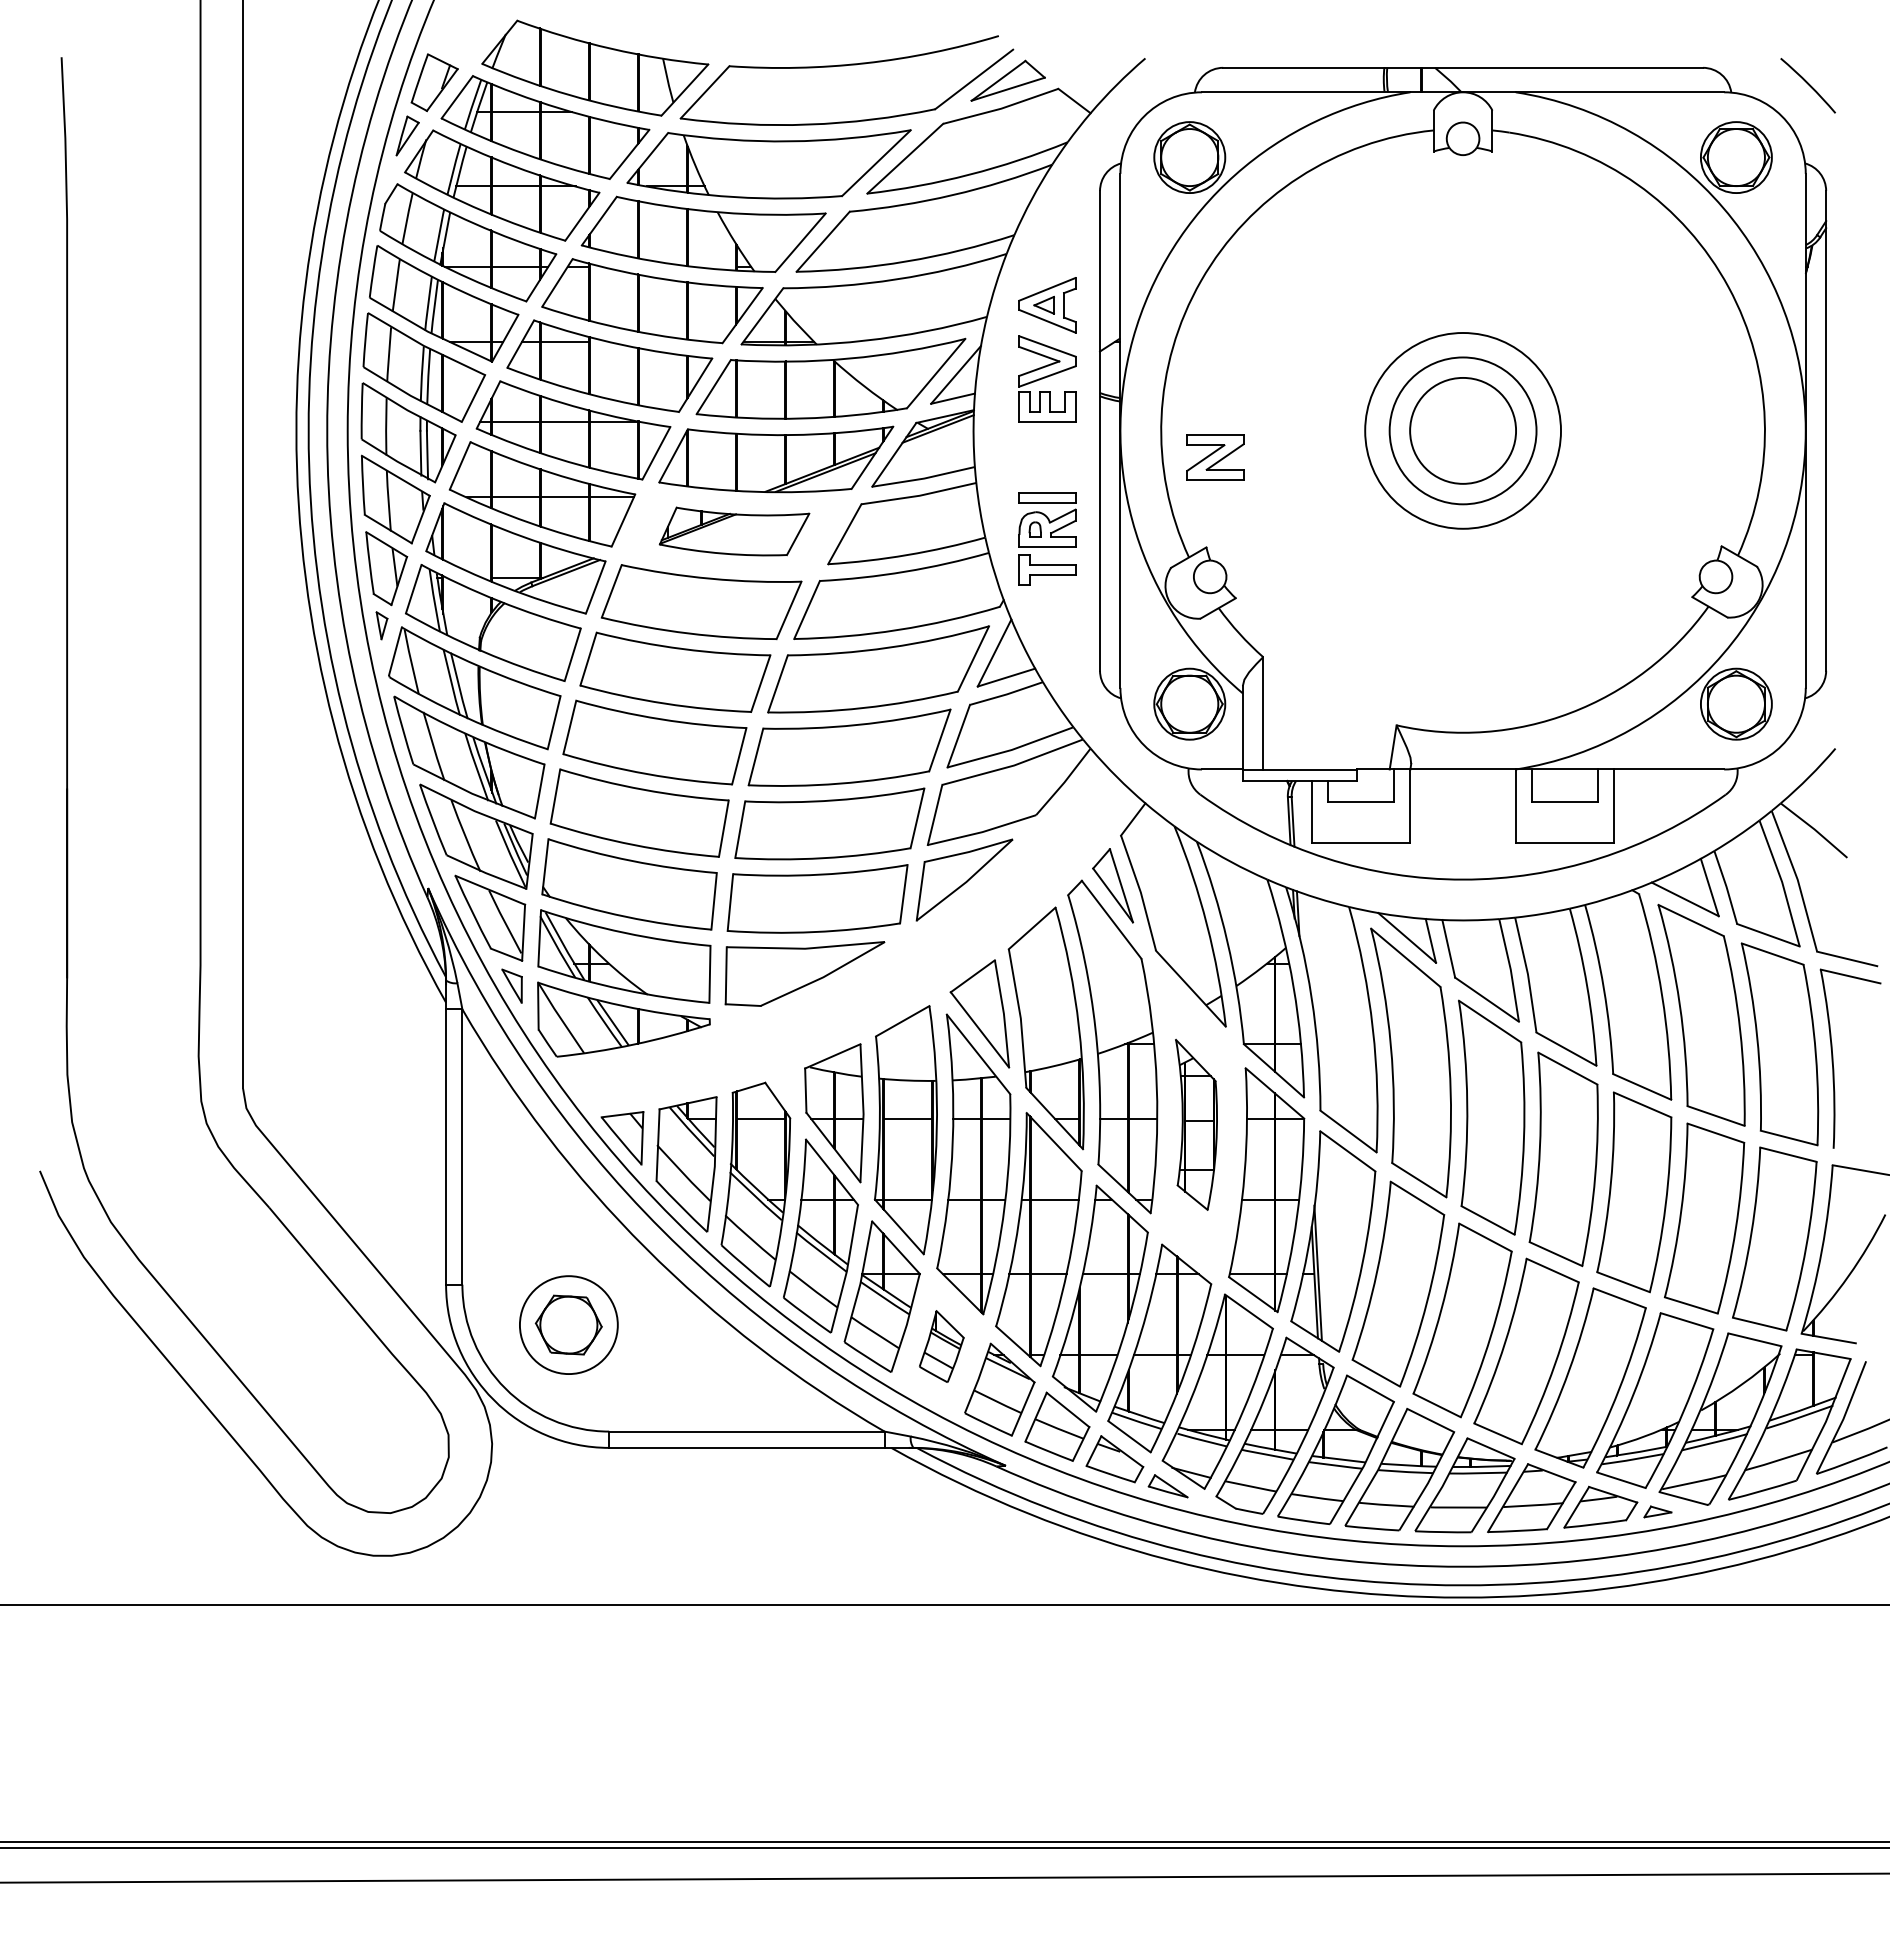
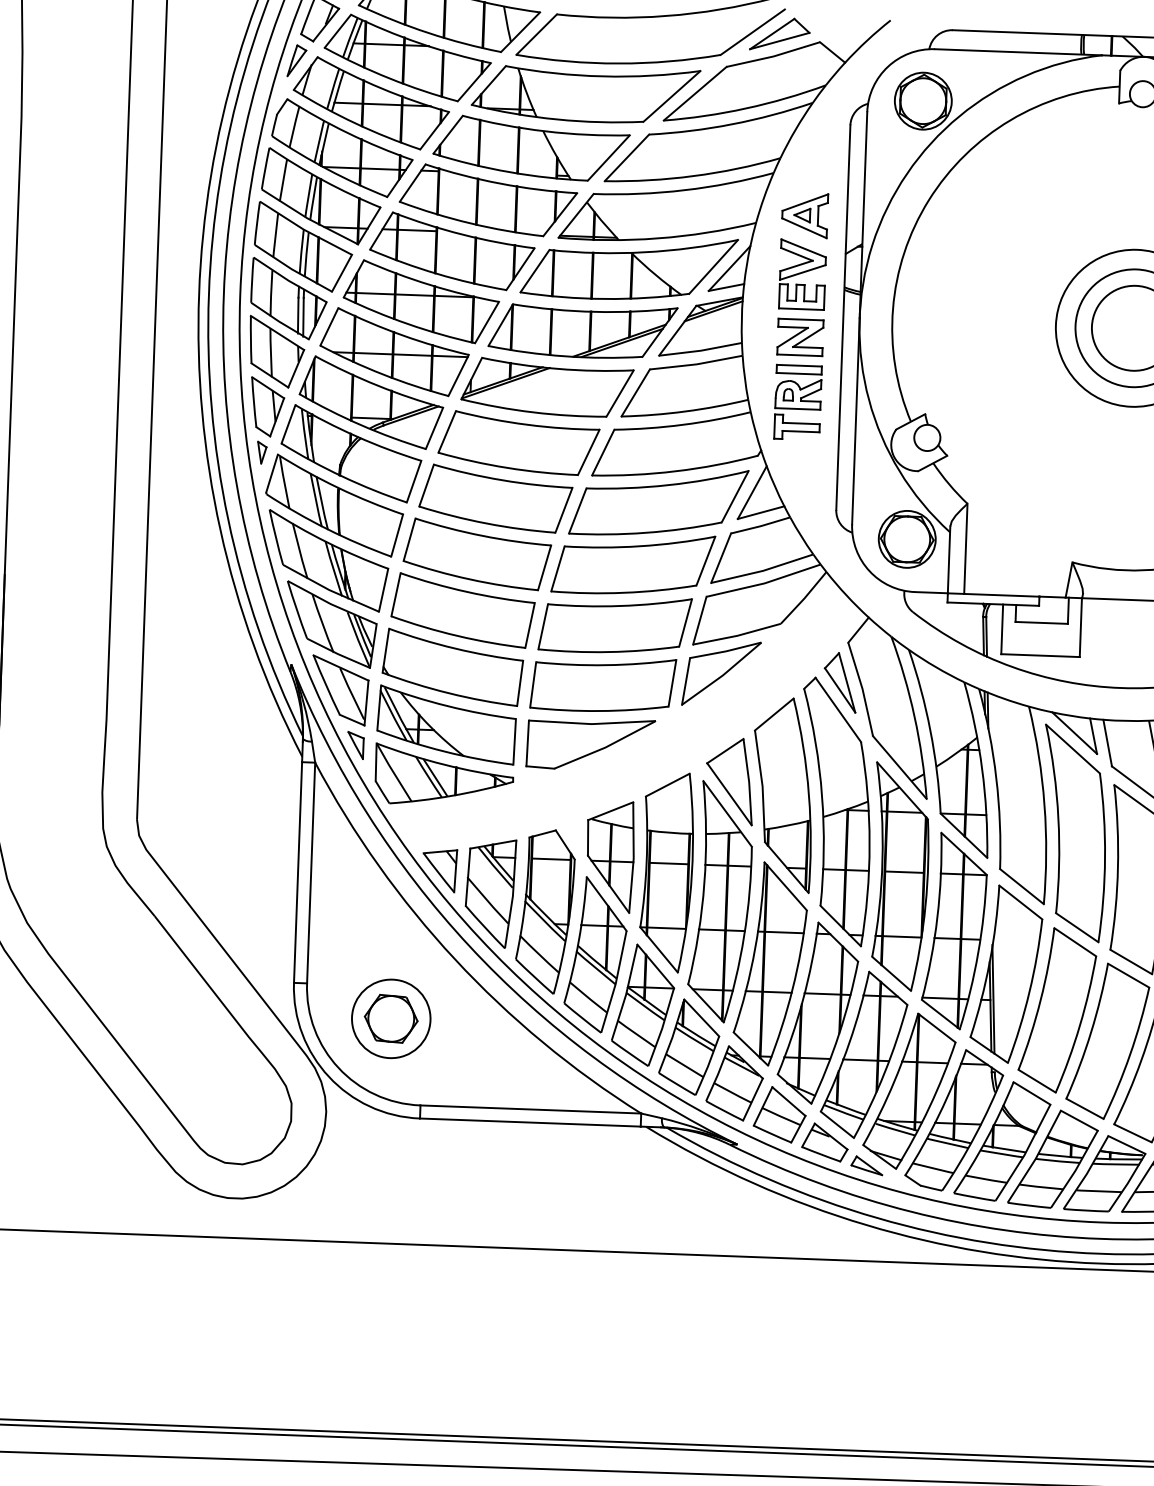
part: (1215, 457) -> (800, 337), moved
part: (734, 531) -> (547, 387), size x1.43
part: (1196, 1124) -> (900, 876), size x1.67
part: (941, 1346) -> (689, 1046), size x1.67

